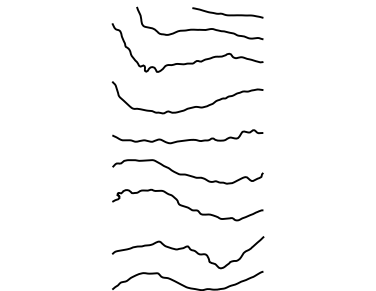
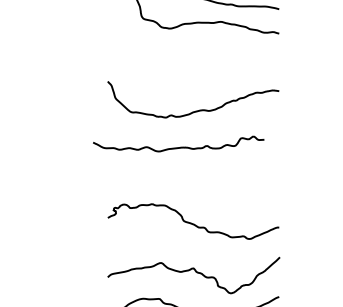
curve: (187, 62) -> (193, 59), removed
curve: (187, 139) -> (178, 147), moved
curve: (186, 173) -> (192, 185), removed

